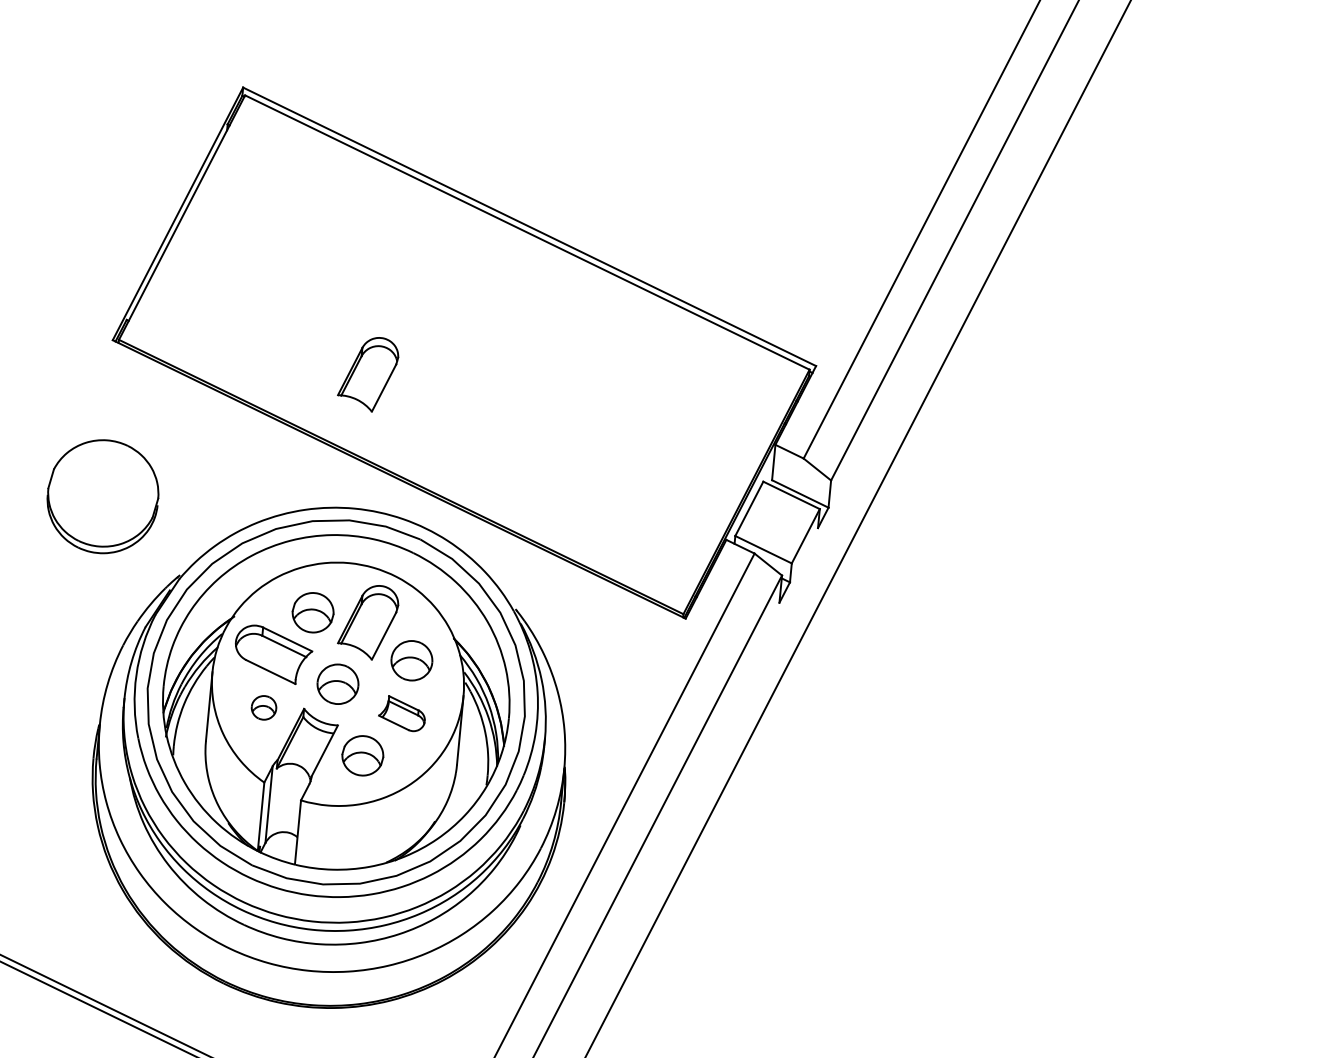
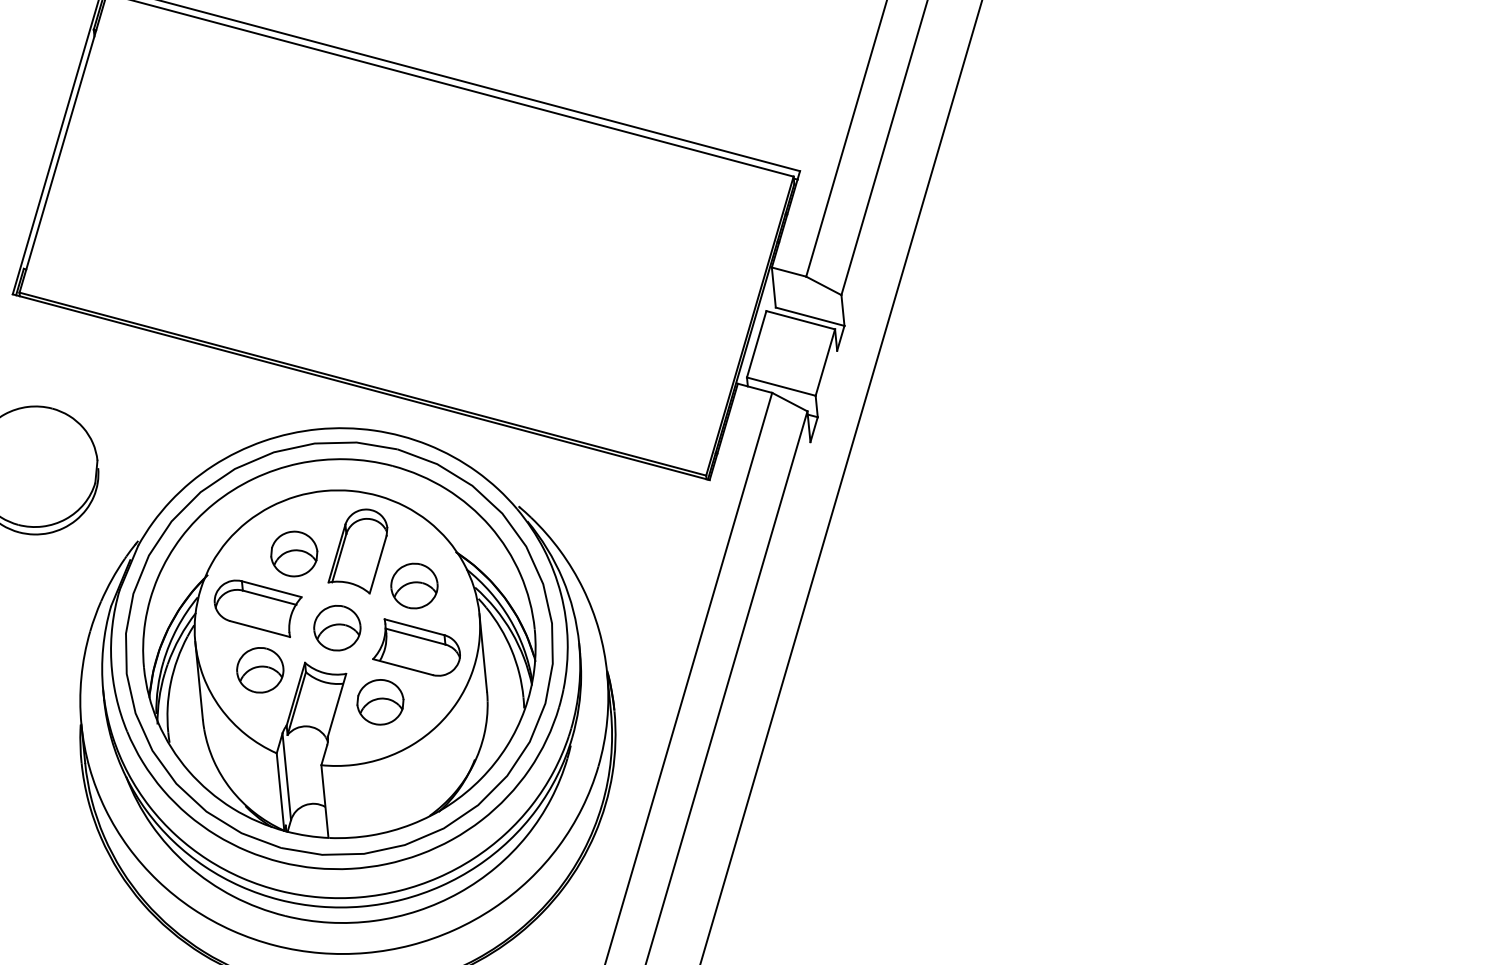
part: (368, 374) -> (304, 277), removed
part: (263, 707) -> (259, 670), size x1.67
part: (401, 713) -> (414, 646), size x1.67

